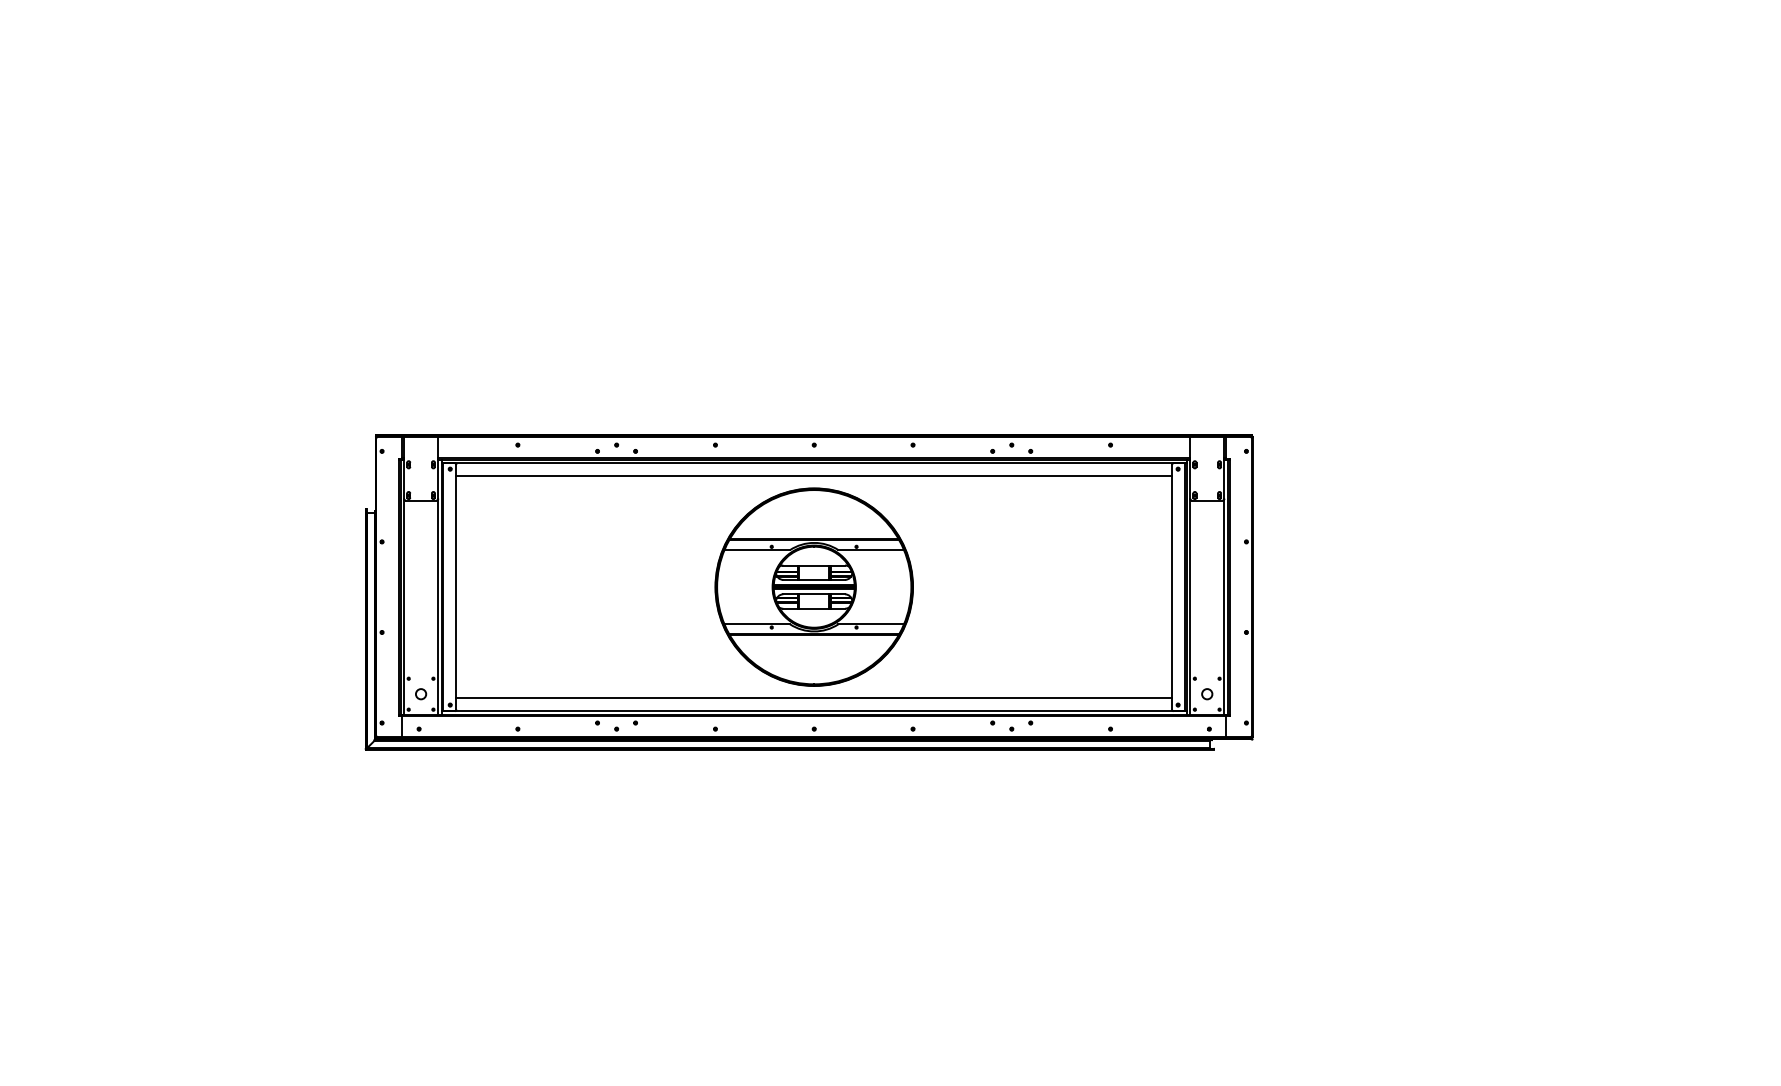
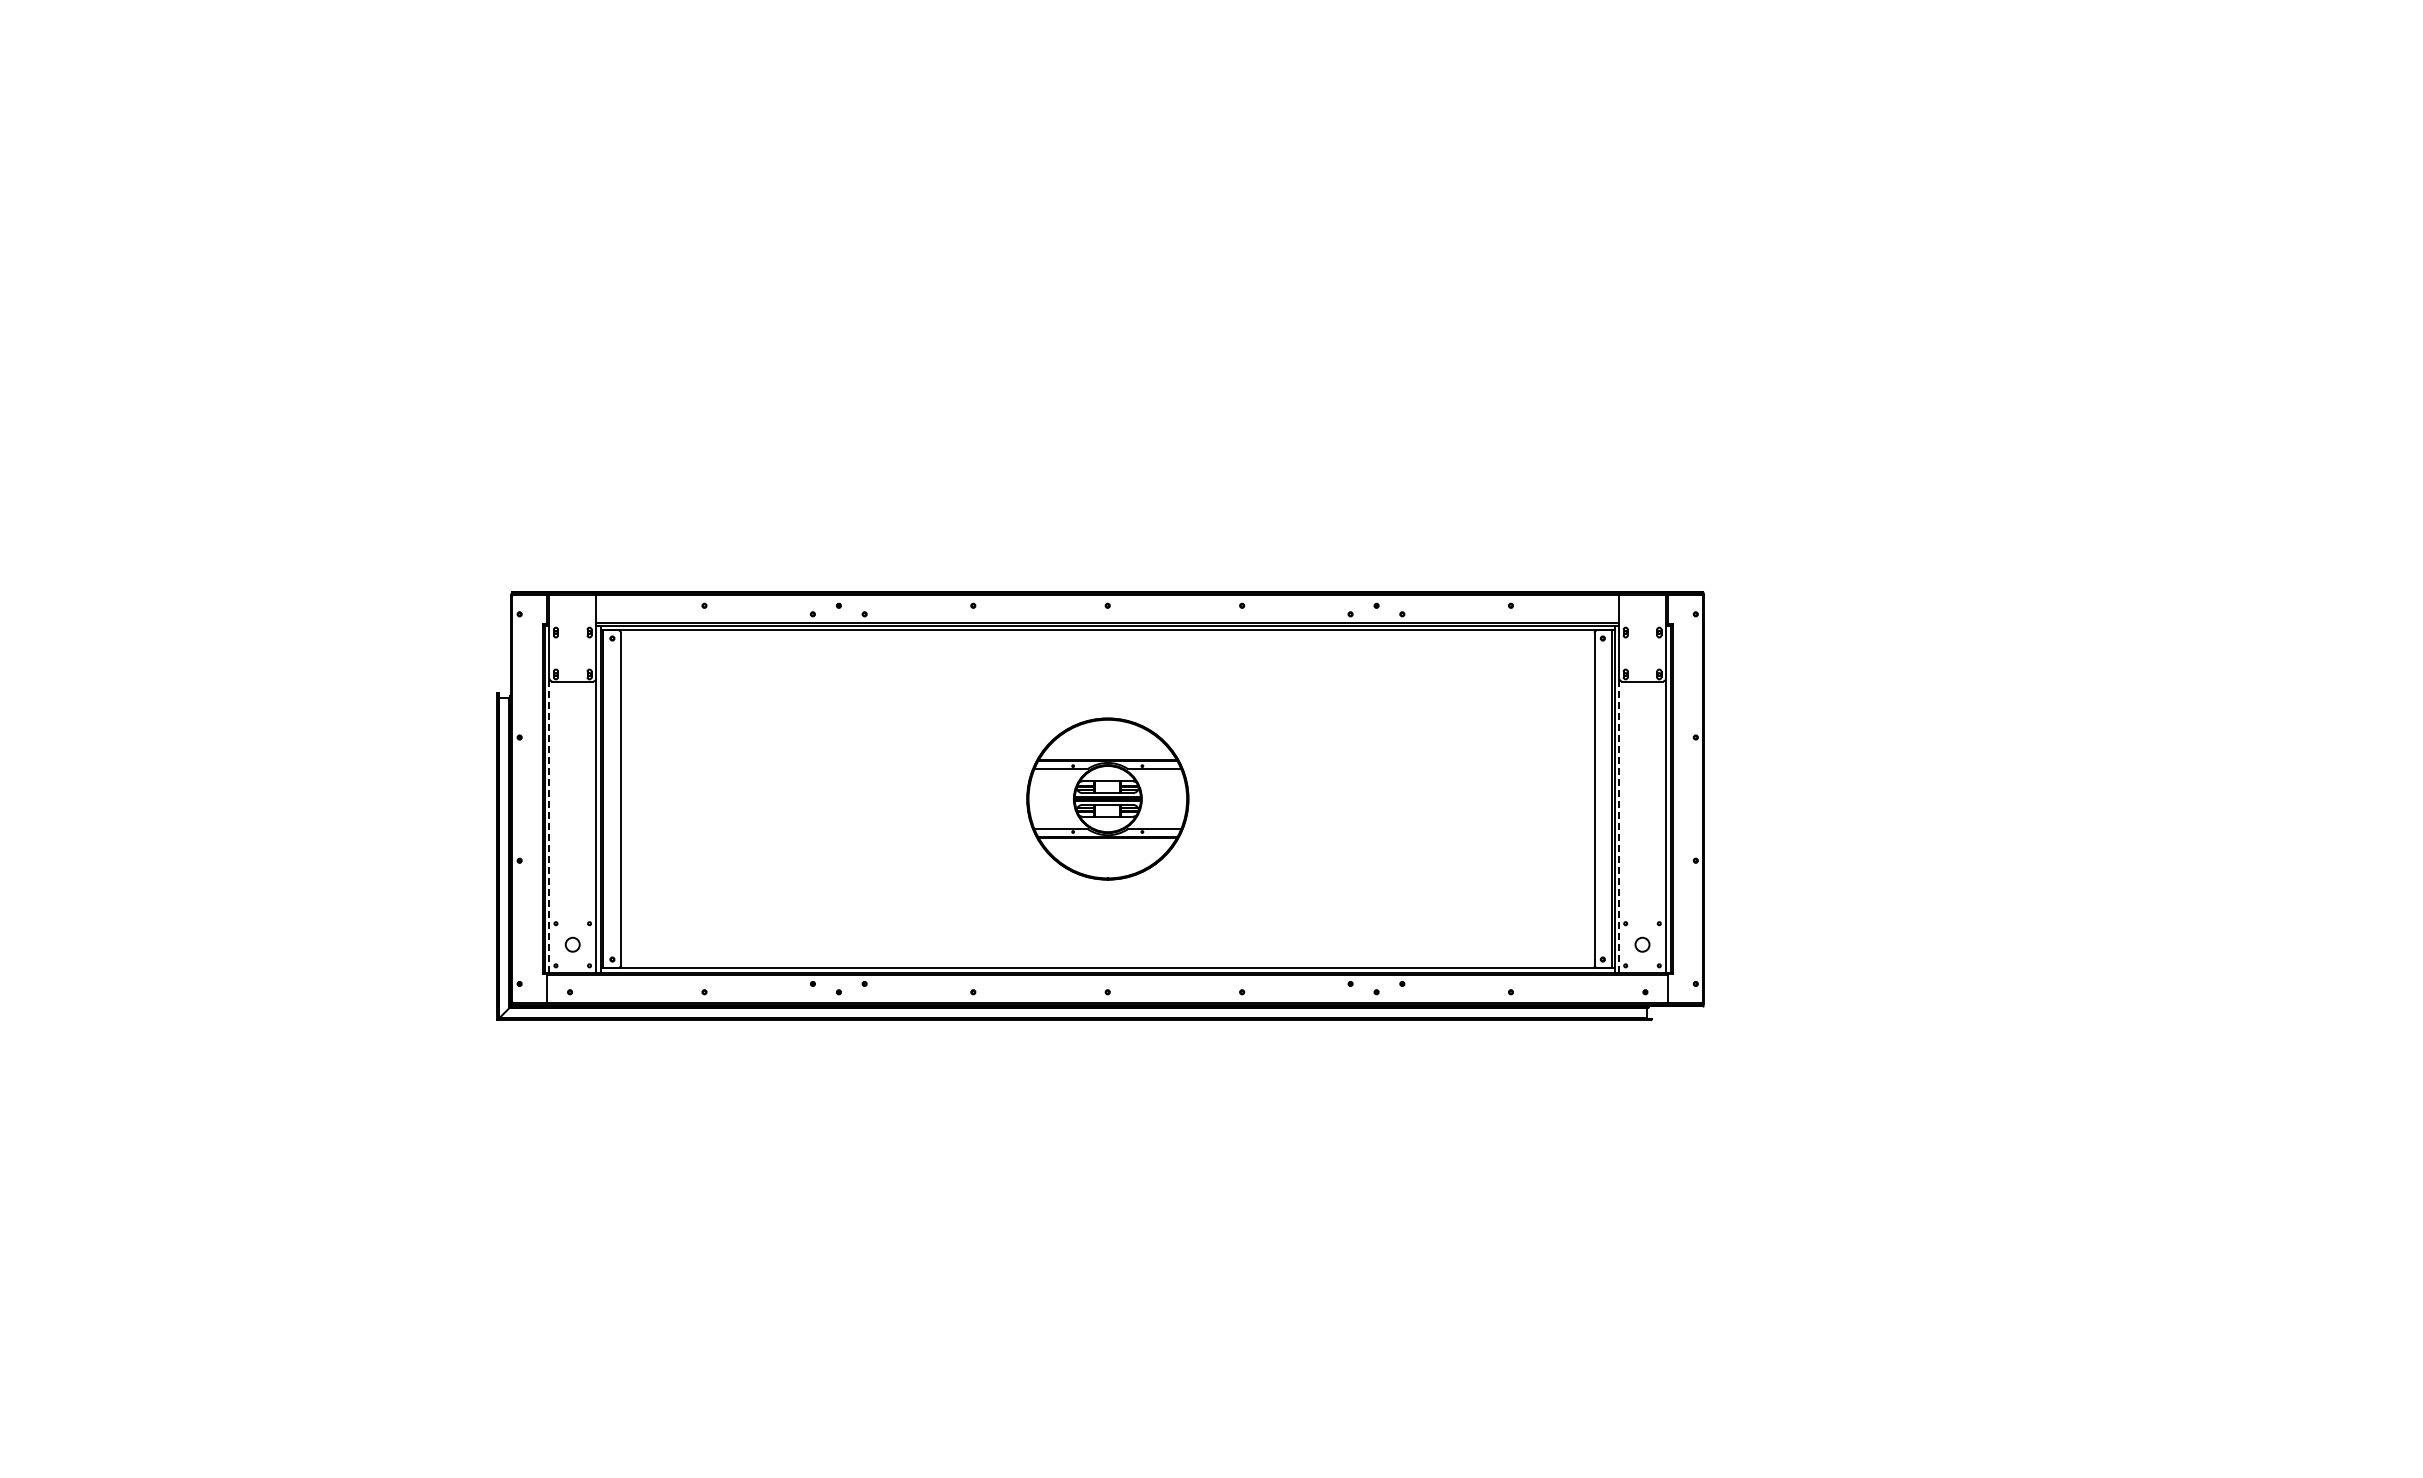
line: (814, 475) -> (1107, 647), removed
part: (814, 586) -> (1107, 798), size x0.6
line: (403, 606) -> (549, 825), solid -> dashed
line: (1190, 606) -> (1619, 825), solid -> dashed
line: (814, 698) -> (1107, 950), removed

